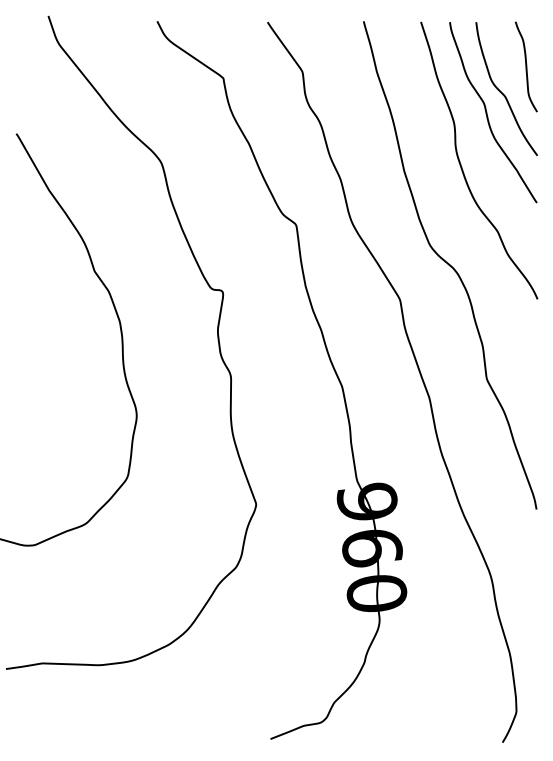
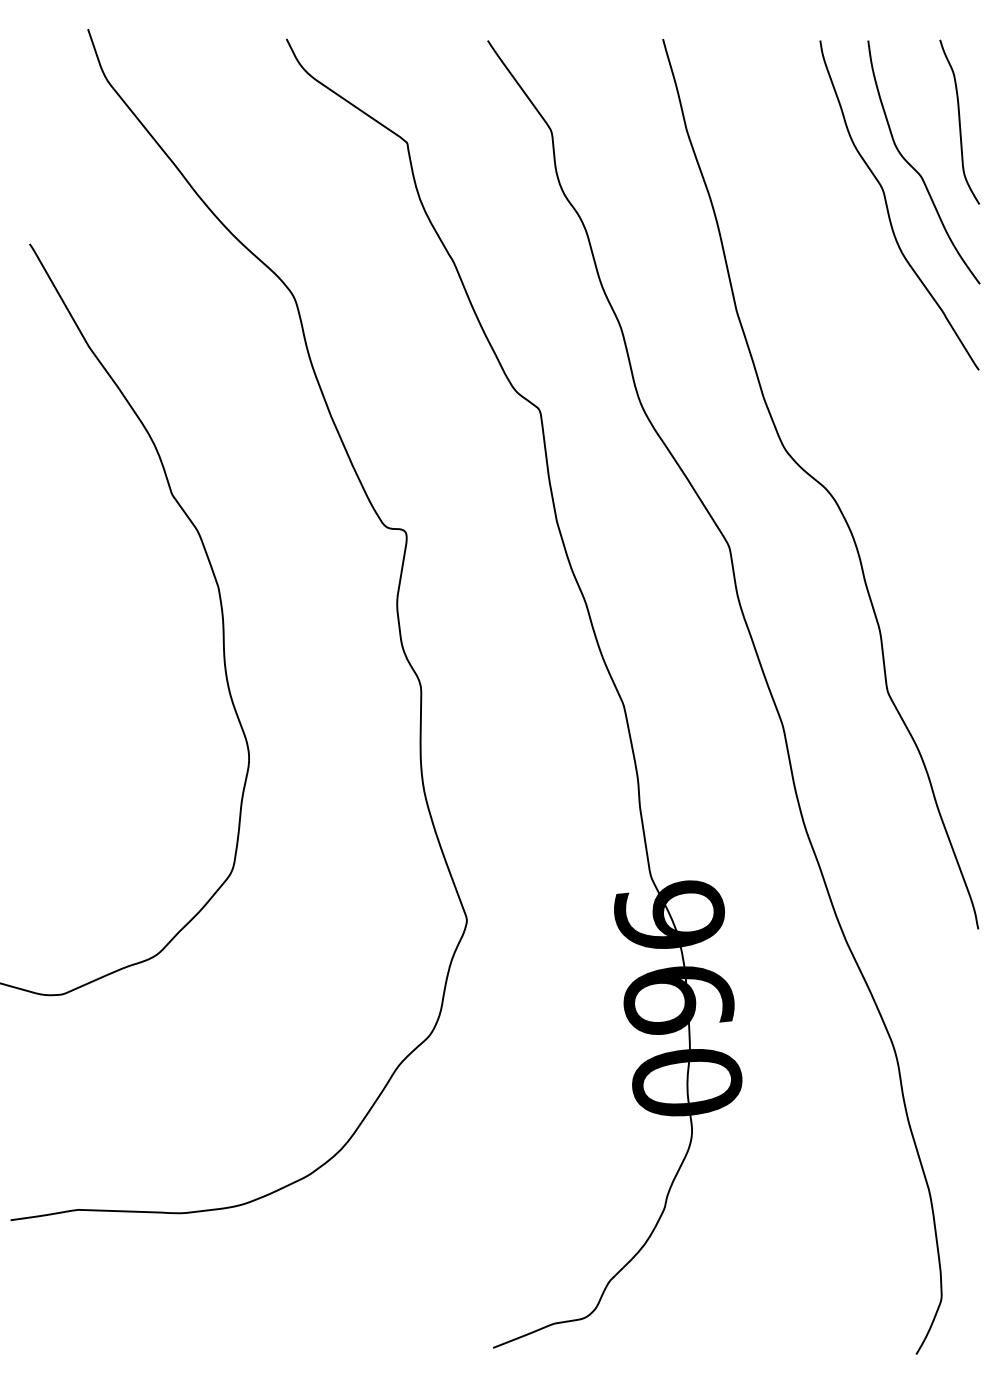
curve: (462, 167) -> (843, 305), removed

